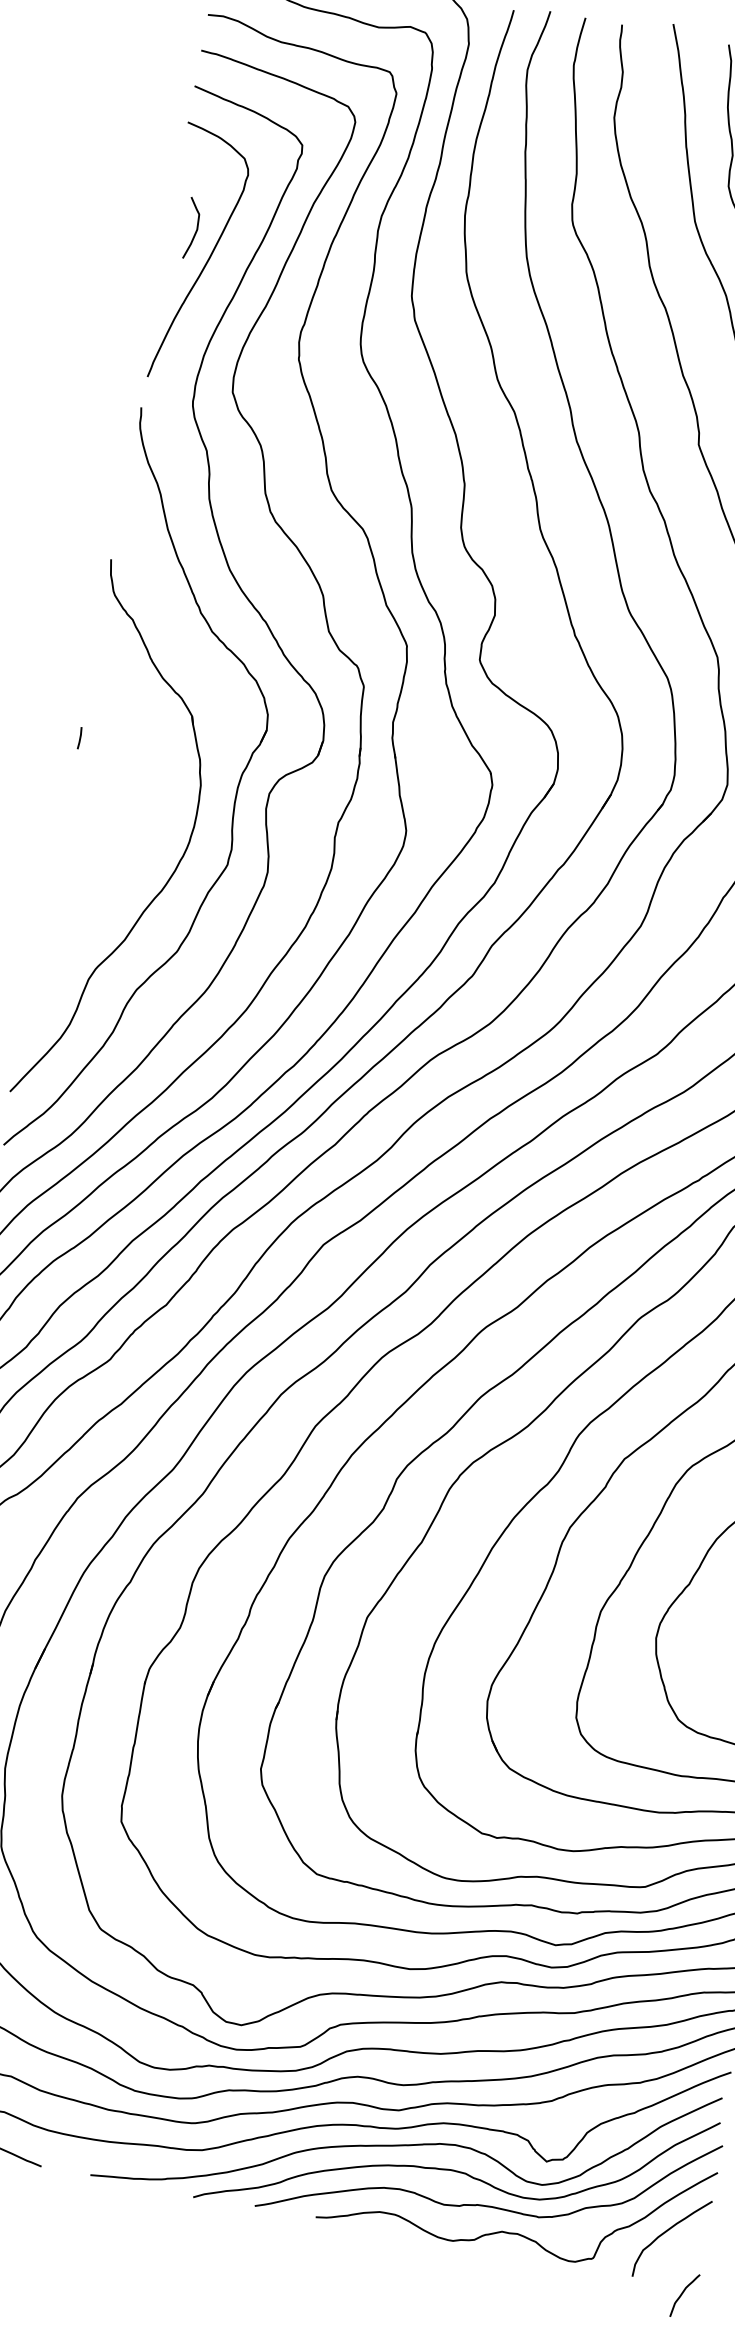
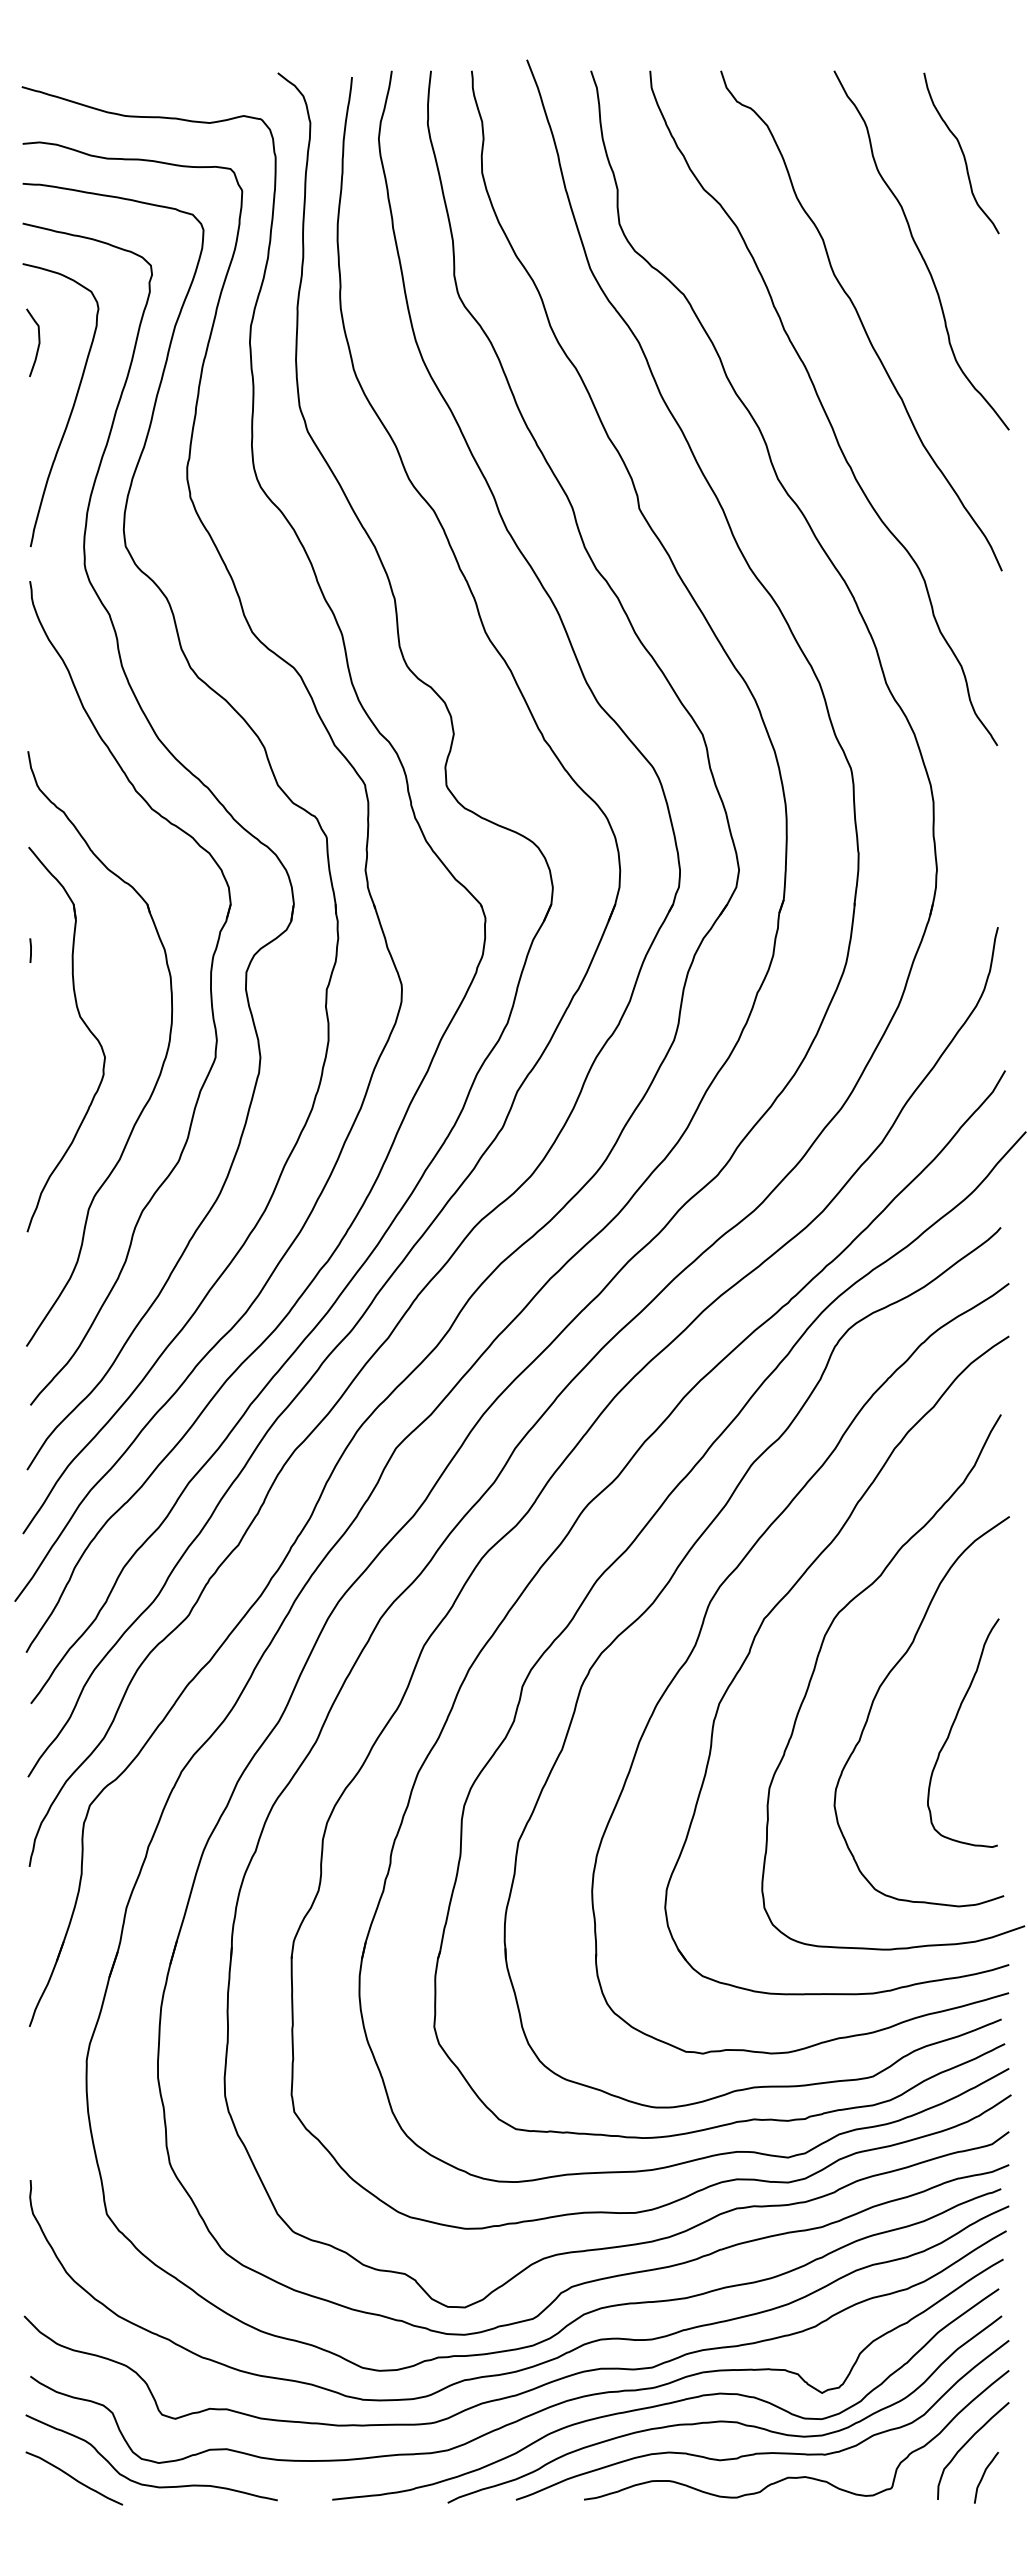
curve: (196, 229) -> (38, 342), moved
part: (116, 815) -> (85, 1026), added
curve: (683, 2293) -> (984, 2475), moved

